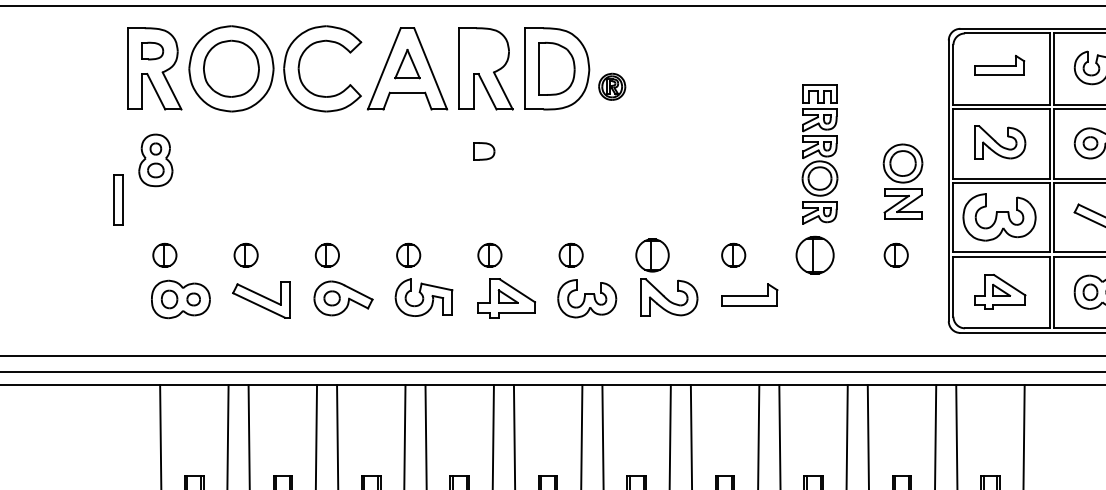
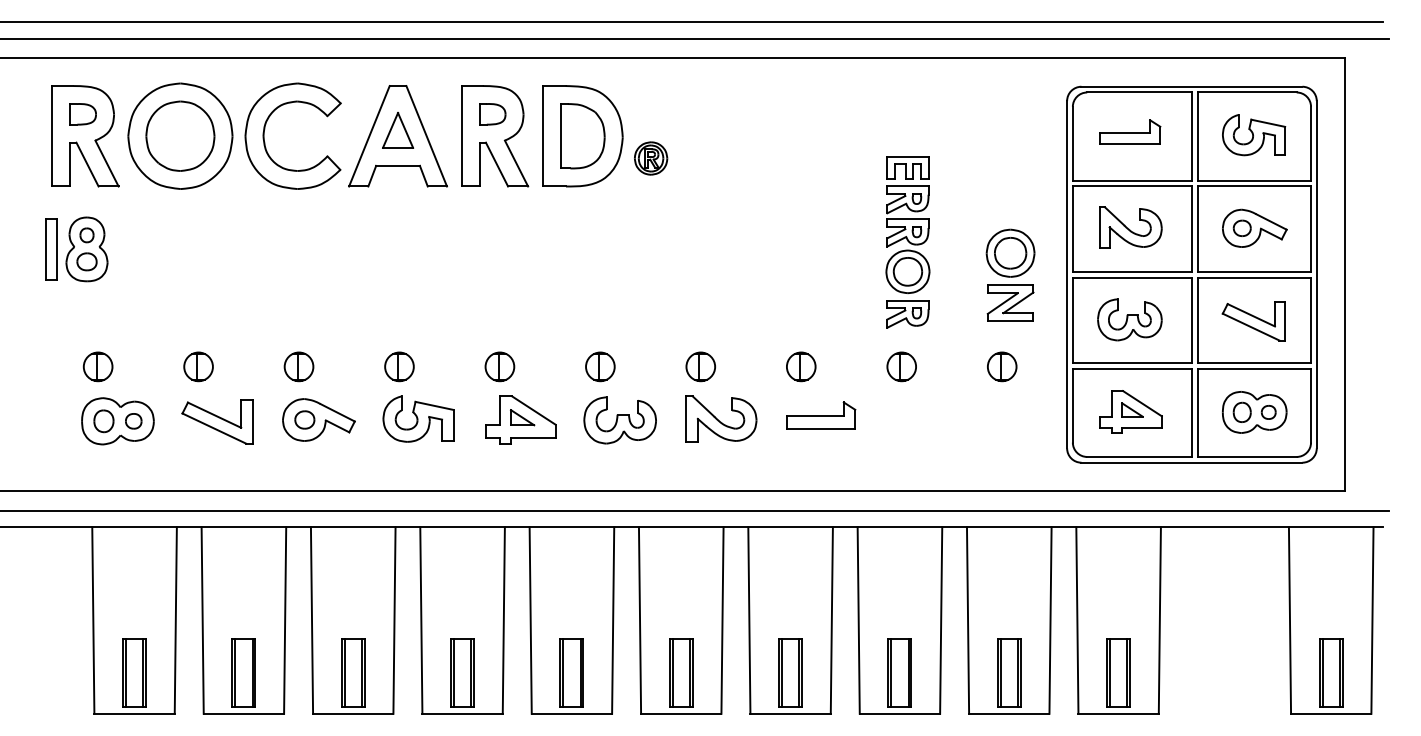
part: (483, 151) -> (492, 114), moved
part: (118, 200) -> (51, 249), moved
part: (999, 217) -> (1129, 319), size x0.71
part: (652, 255) -> (700, 366), size x0.71
part: (814, 255) -> (901, 366), size x0.62

